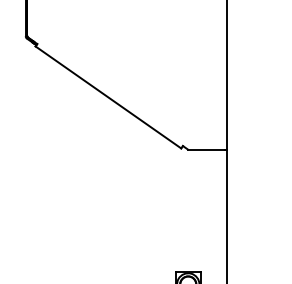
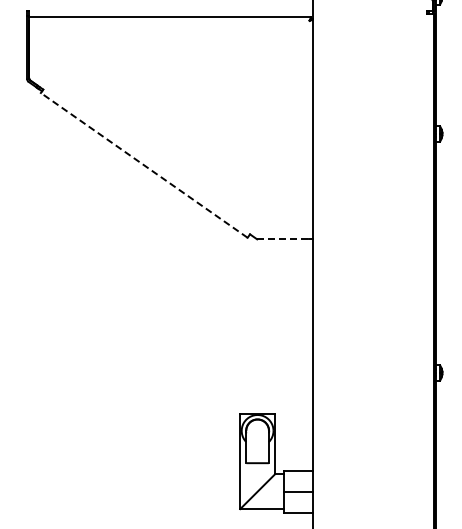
line: (107, 97) -> (143, 165), solid -> dashed
line: (206, 149) -> (283, 239), solid -> dashed

